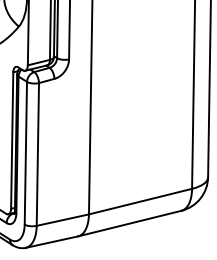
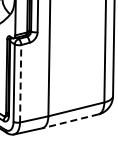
line: (37, 153) -> (20, 83), solid -> dashed
line: (129, 223) -> (70, 121), solid -> dashed

